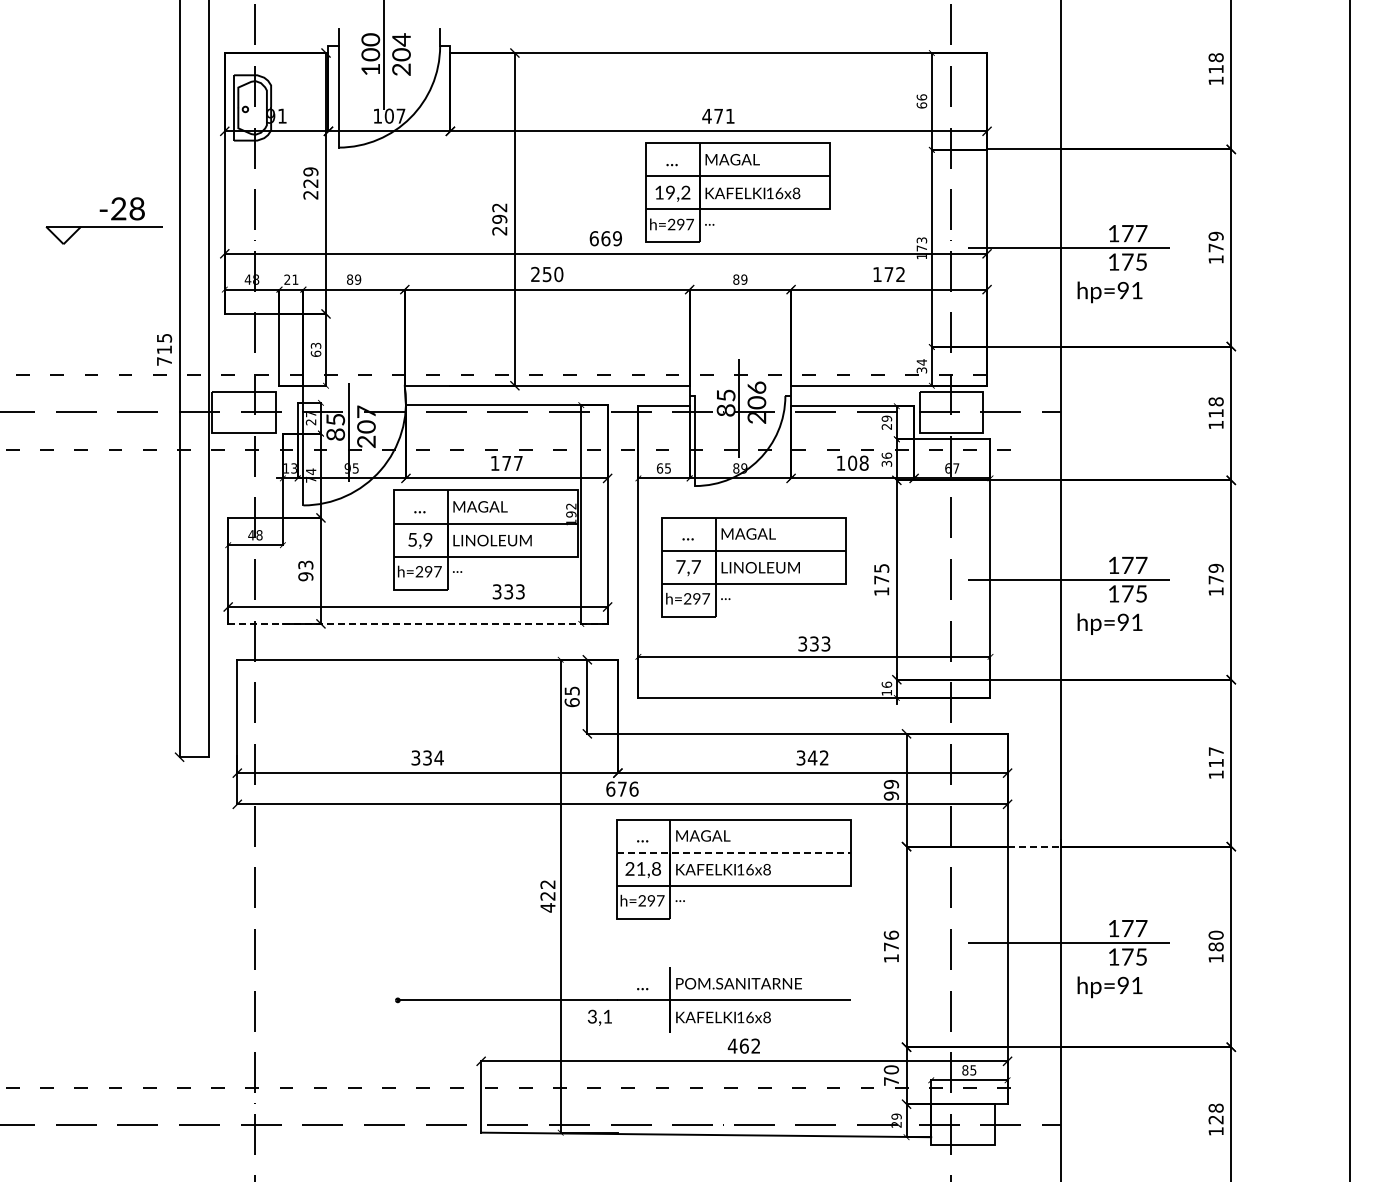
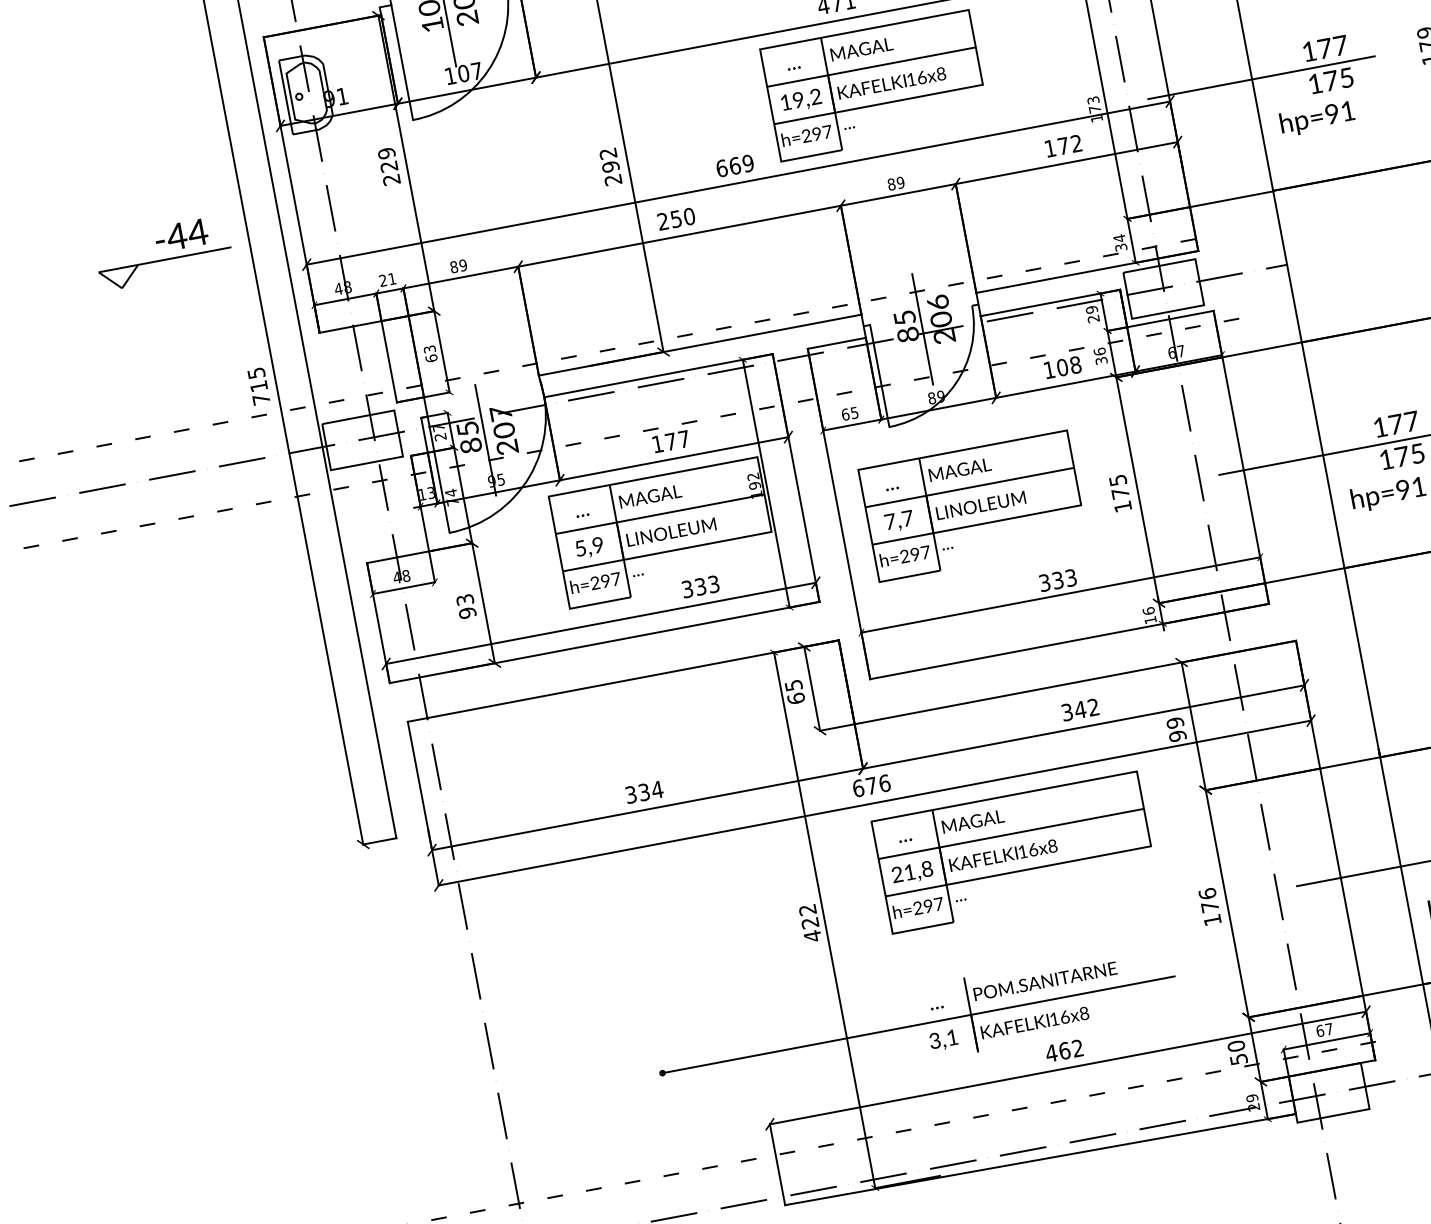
text: (127, 208) -> (186, 234), -28 -> -44
line: (417, 623) -> (604, 642), dashed -> solid
line: (1034, 846) -> (1350, 762), dashed -> solid
line: (734, 852) -> (1012, 833), dashed -> solid
text: (599, 1017) -> (943, 1040), moved
text: (969, 1070) -> (1324, 1030), 85 -> 67
text: (891, 1081) -> (1238, 1059), 70 -> 50

